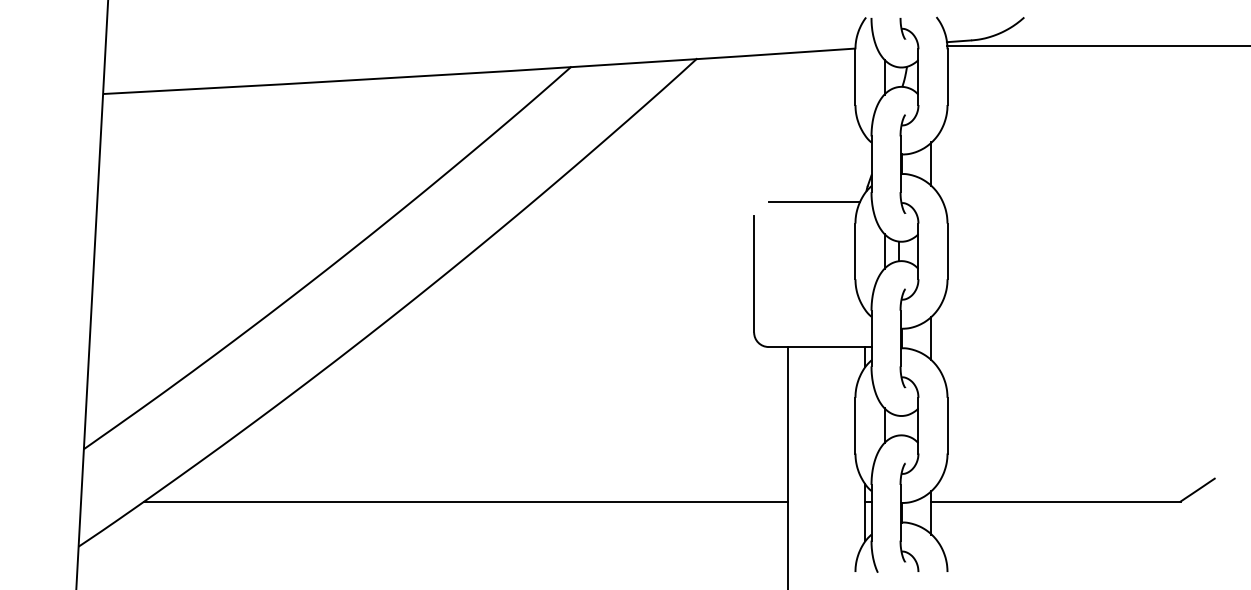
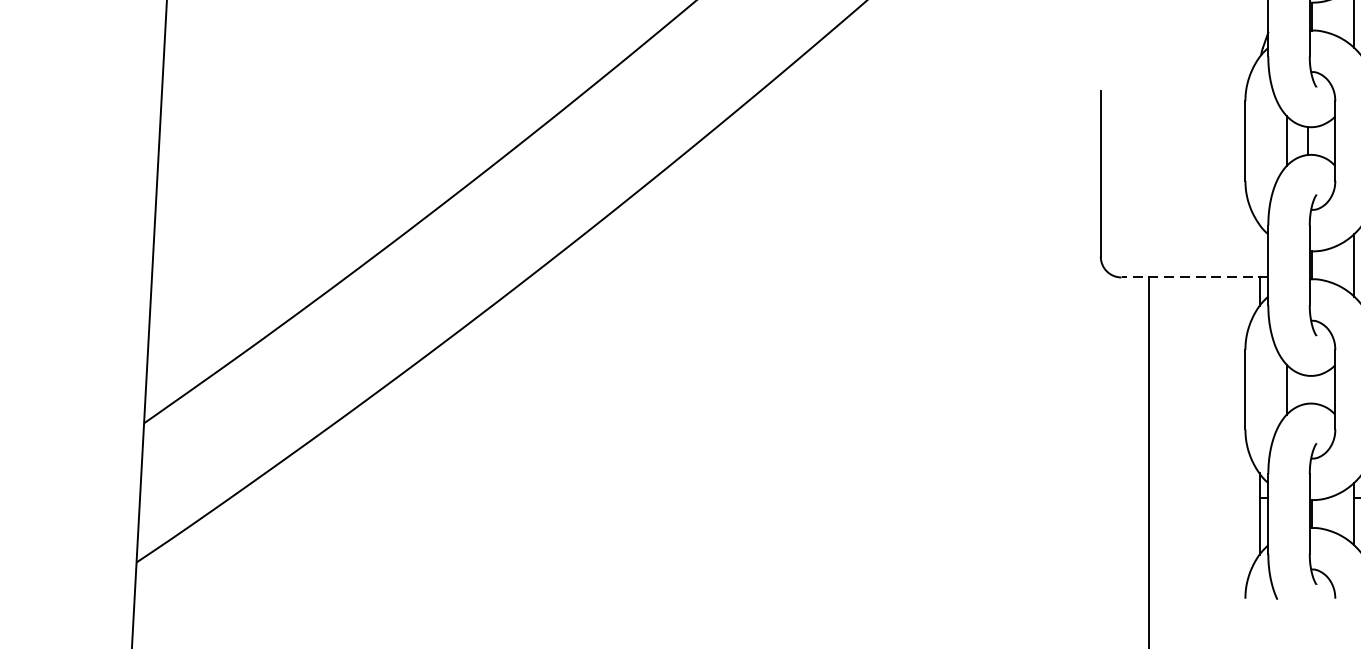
line: (814, 201) -> (1186, 69), removed
line: (819, 347) -> (1194, 278), solid -> dashed
line: (466, 501) -> (690, 497), removed

